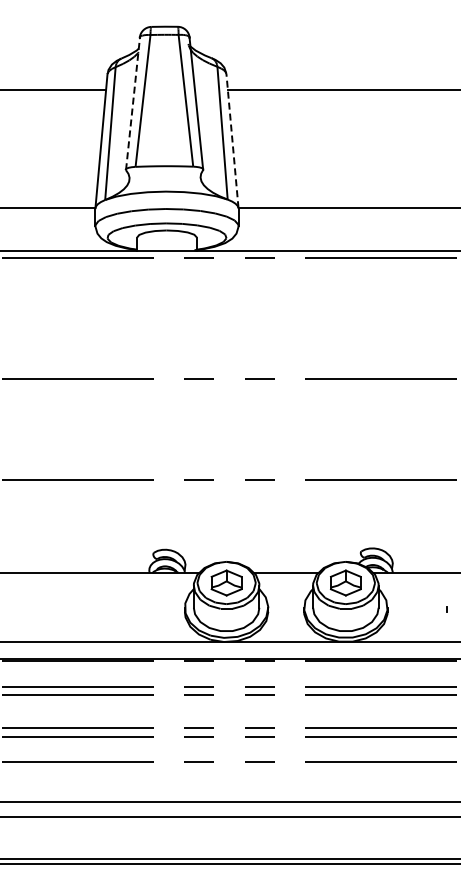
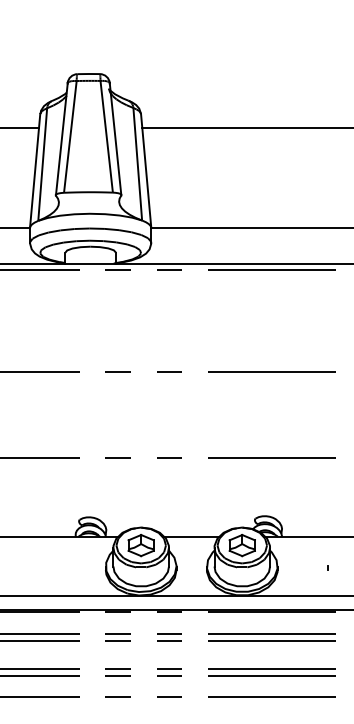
line: (133, 103) -> (62, 139), dashed -> solid
line: (232, 140) -> (146, 170), dashed -> solid

